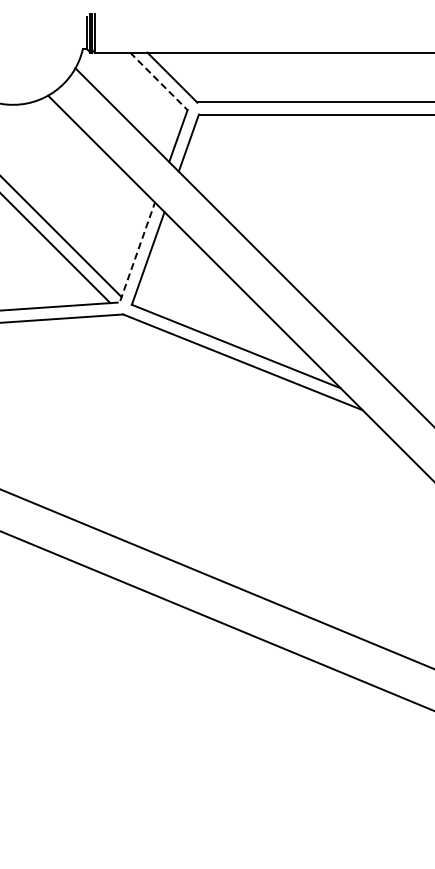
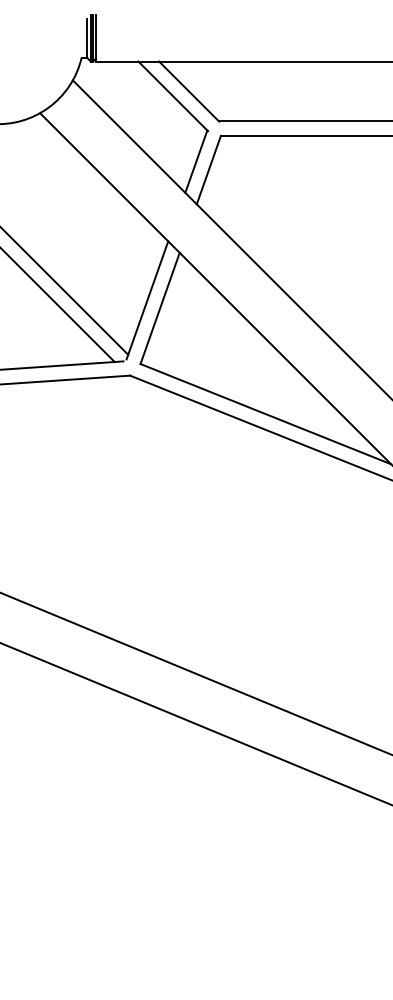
line: (159, 82) -> (173, 97), dashed -> solid
line: (137, 251) -> (147, 300), dashed -> solid

